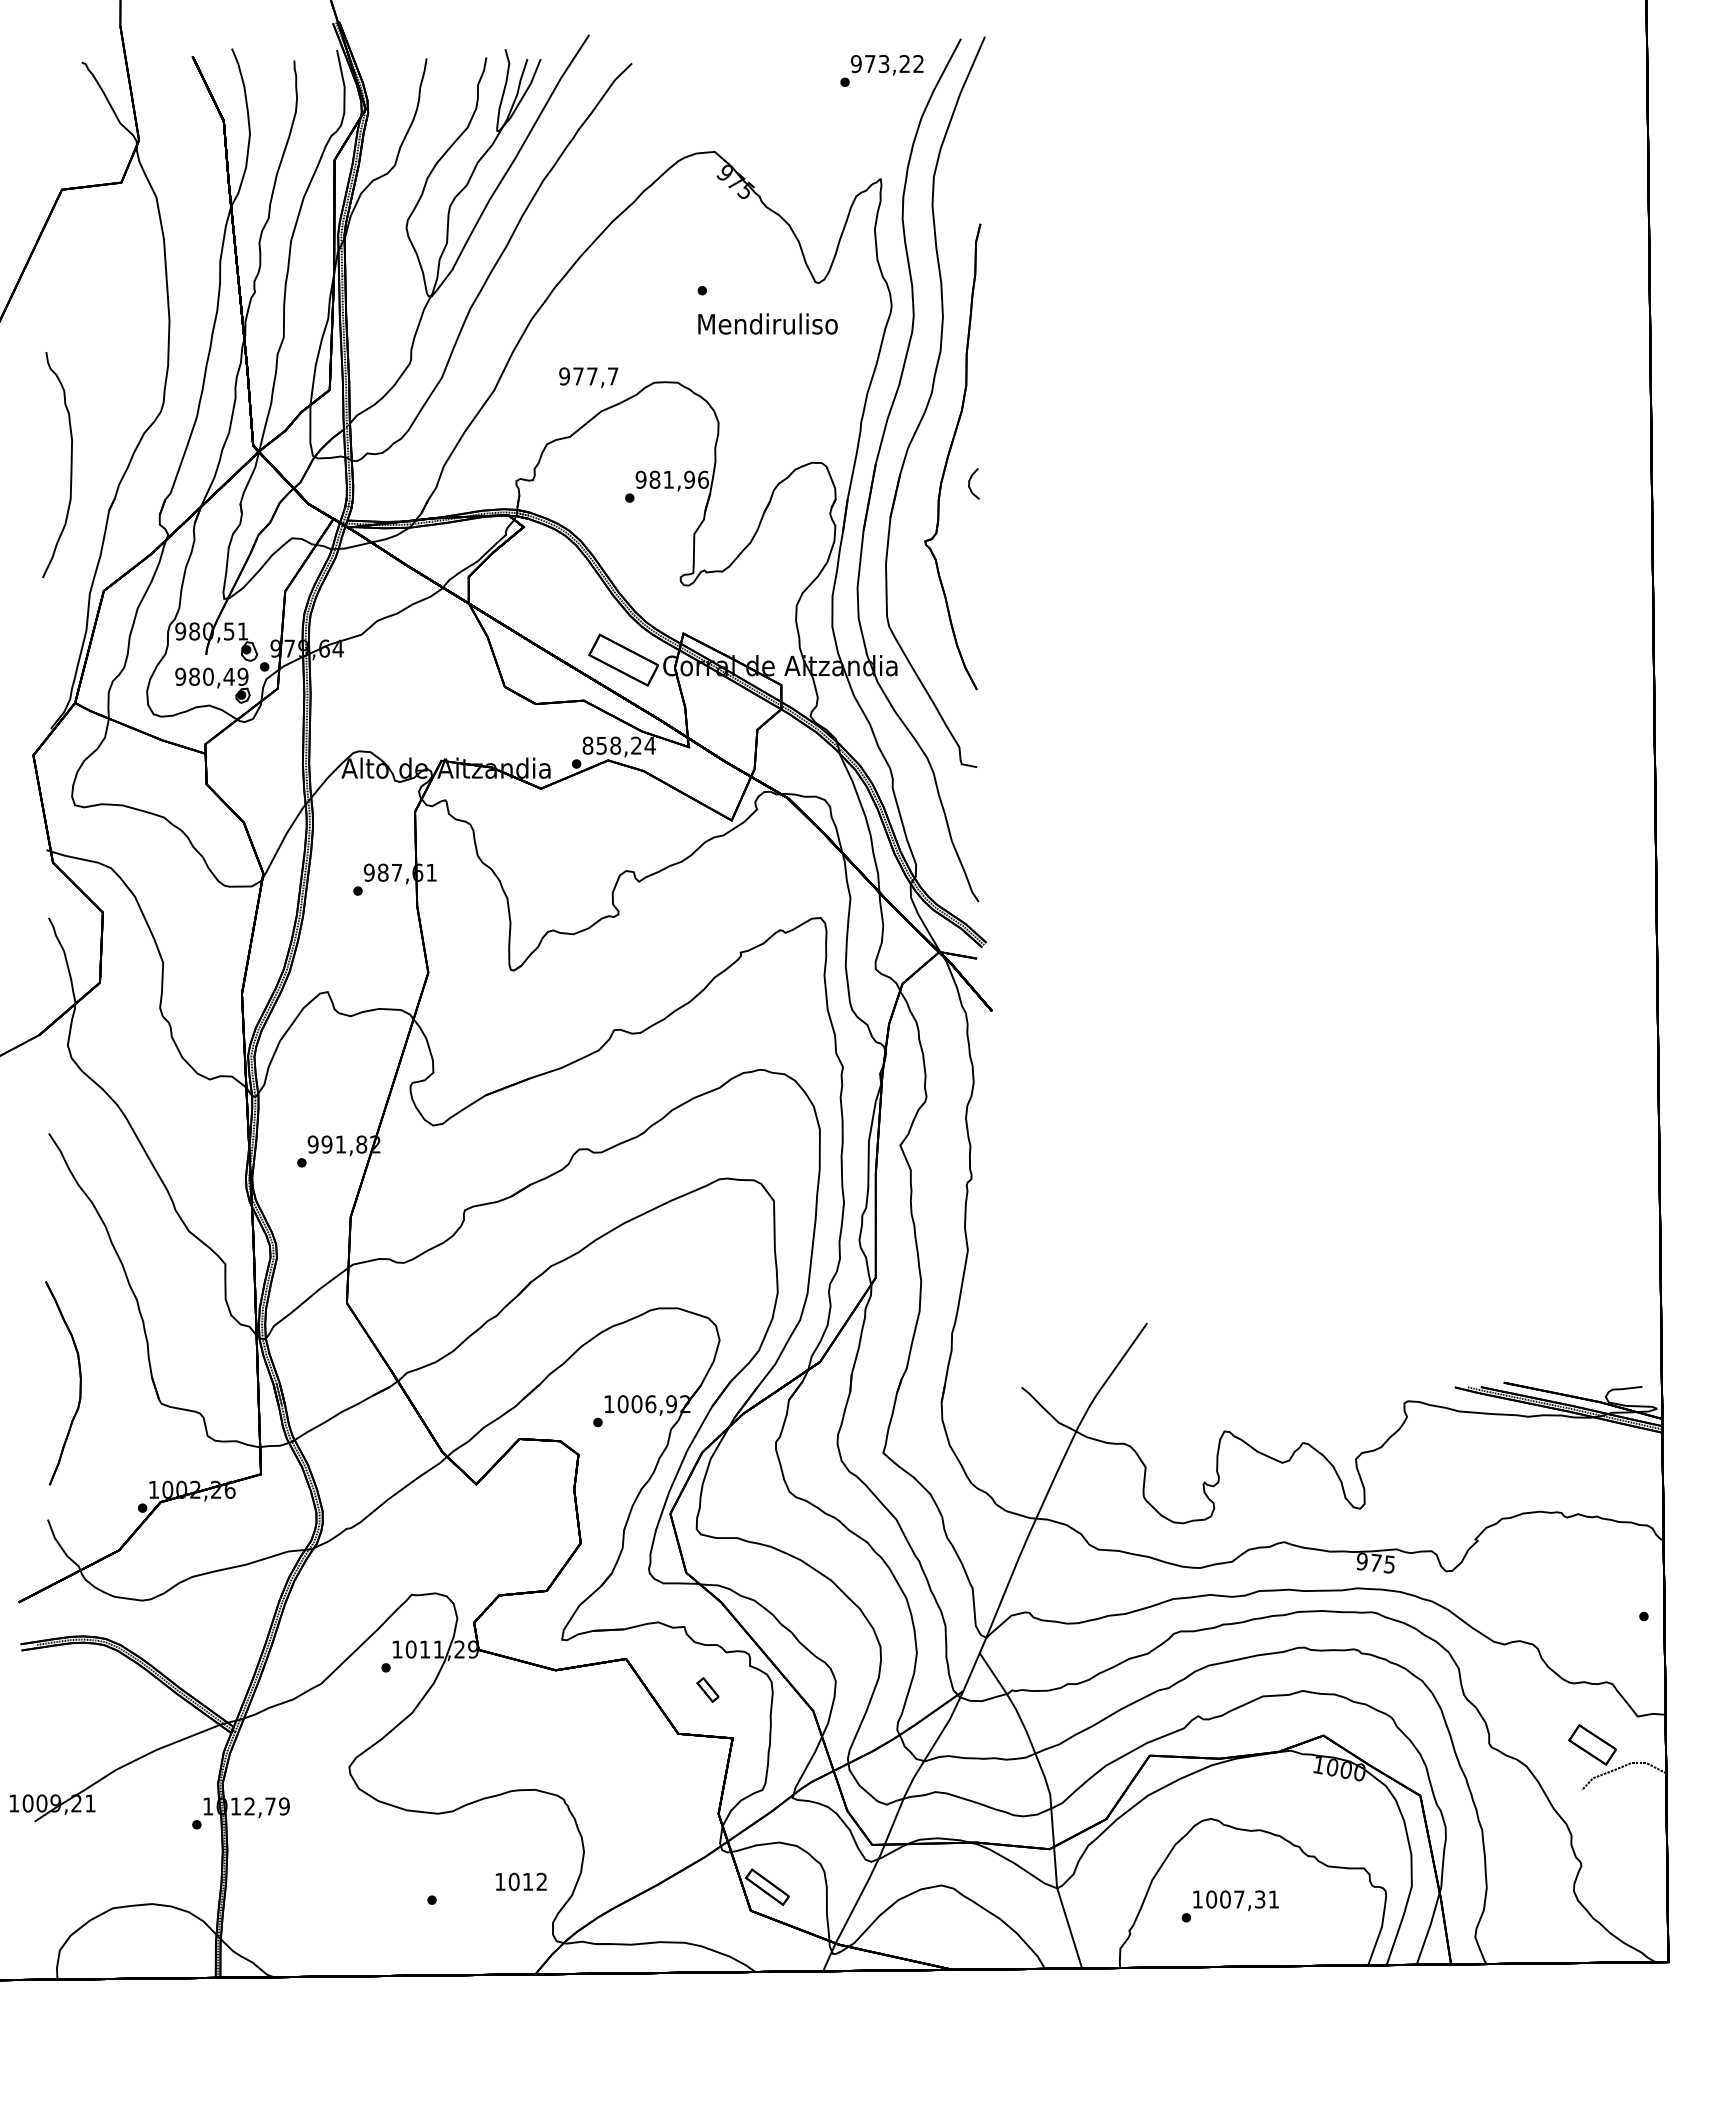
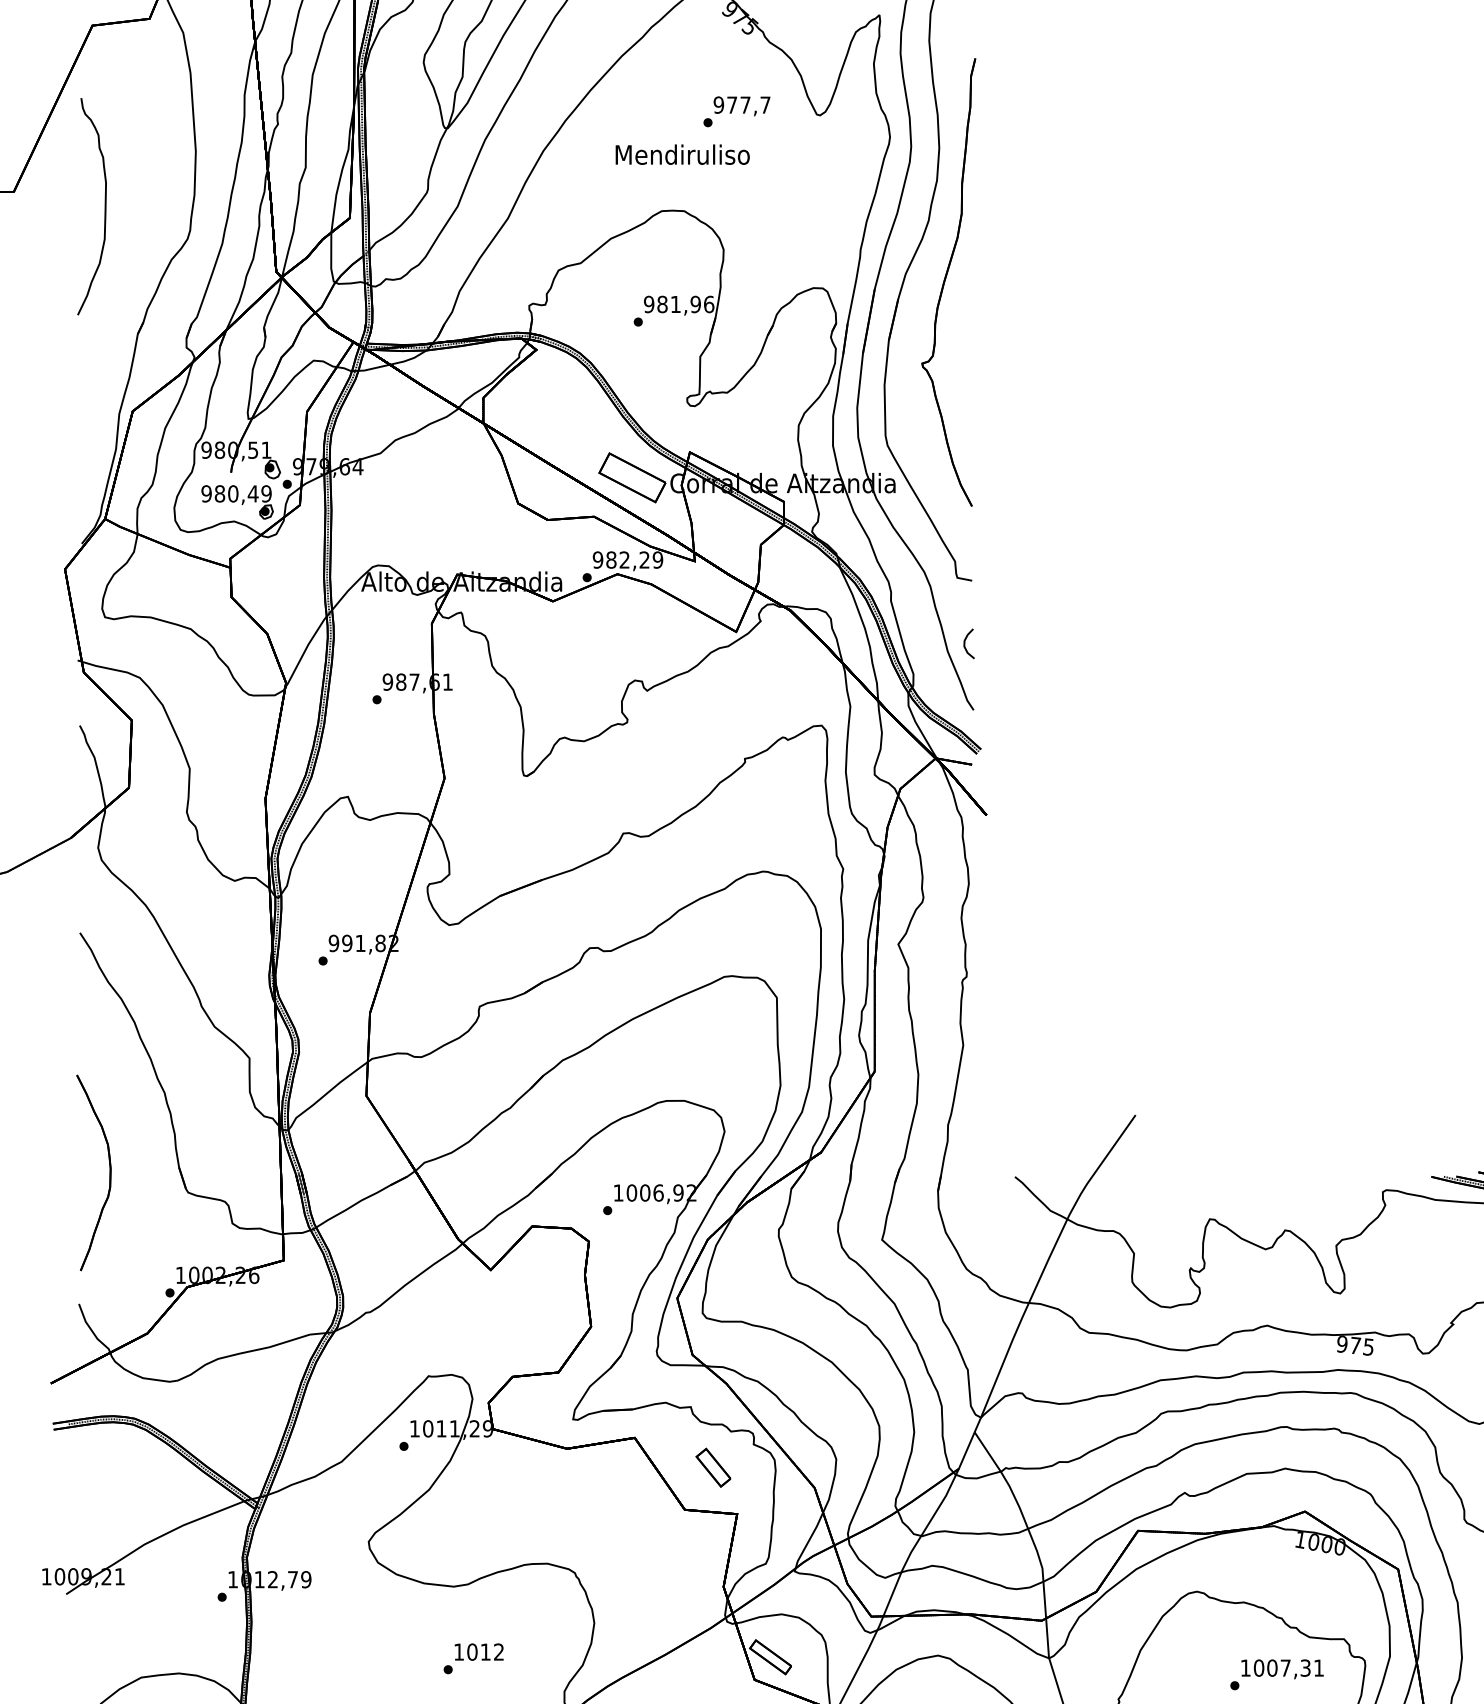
text: (767, 323) -> (682, 154), moved
text: (588, 377) -> (741, 106), moved
curve: (70, 465) -> (104, 207), moved
curve: (970, 482) -> (965, 642), moved
text: (618, 745) -> (627, 559), 858,24 -> 982,29
part: (707, 1689) -> (712, 1467), size x1.67
text: (521, 1881) -> (479, 1651), moved
text: (1229, 1906) -> (1276, 1674), moved

